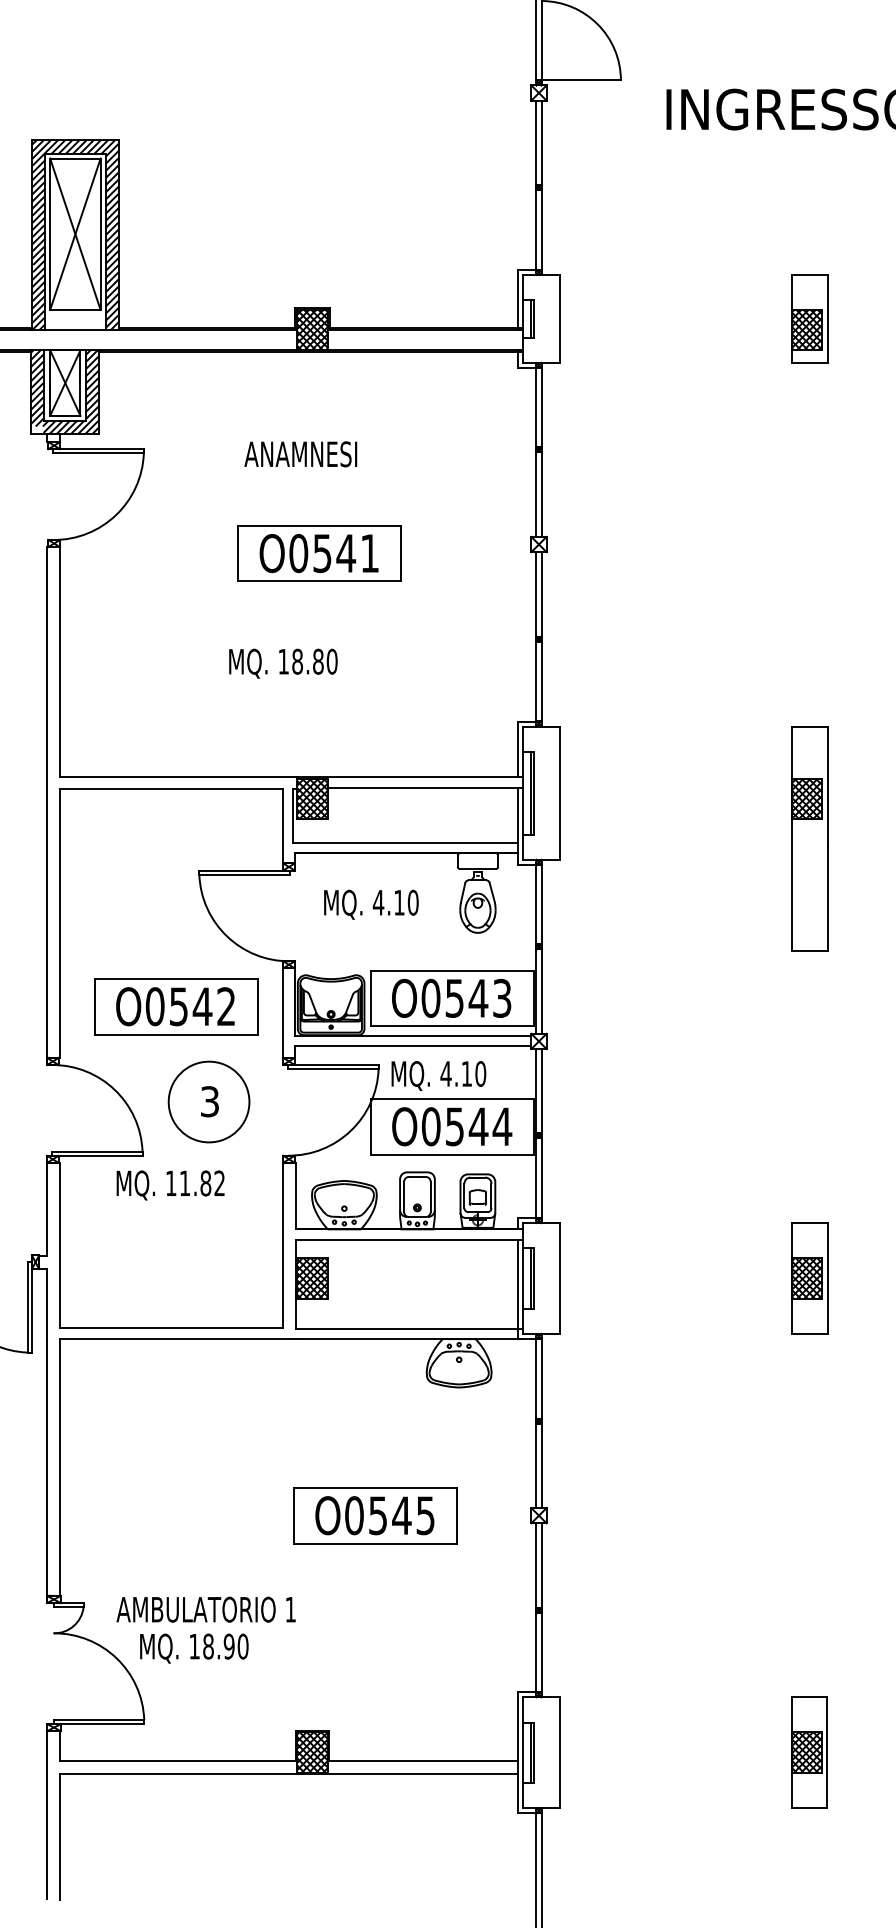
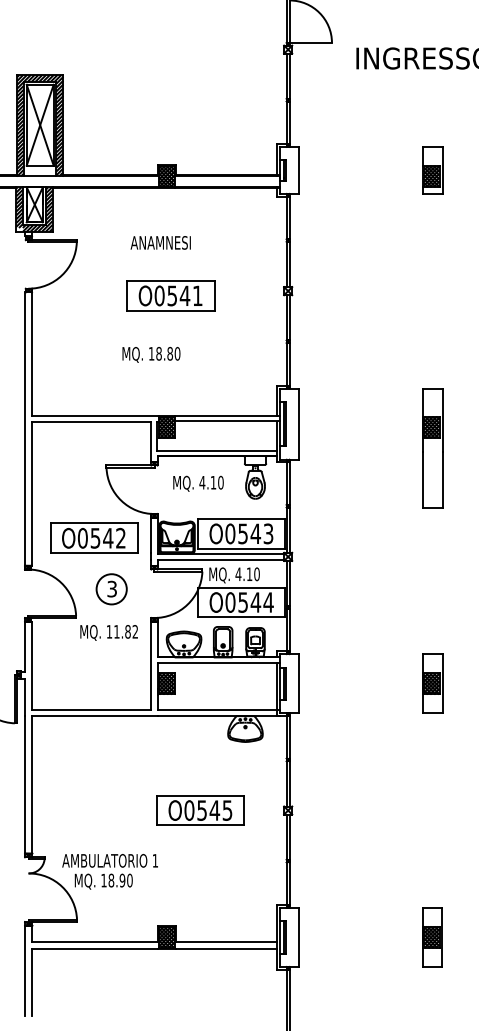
circle: (208, 1100) -> (111, 588), size x0.7
text: (169, 1184) -> (108, 632), moved

